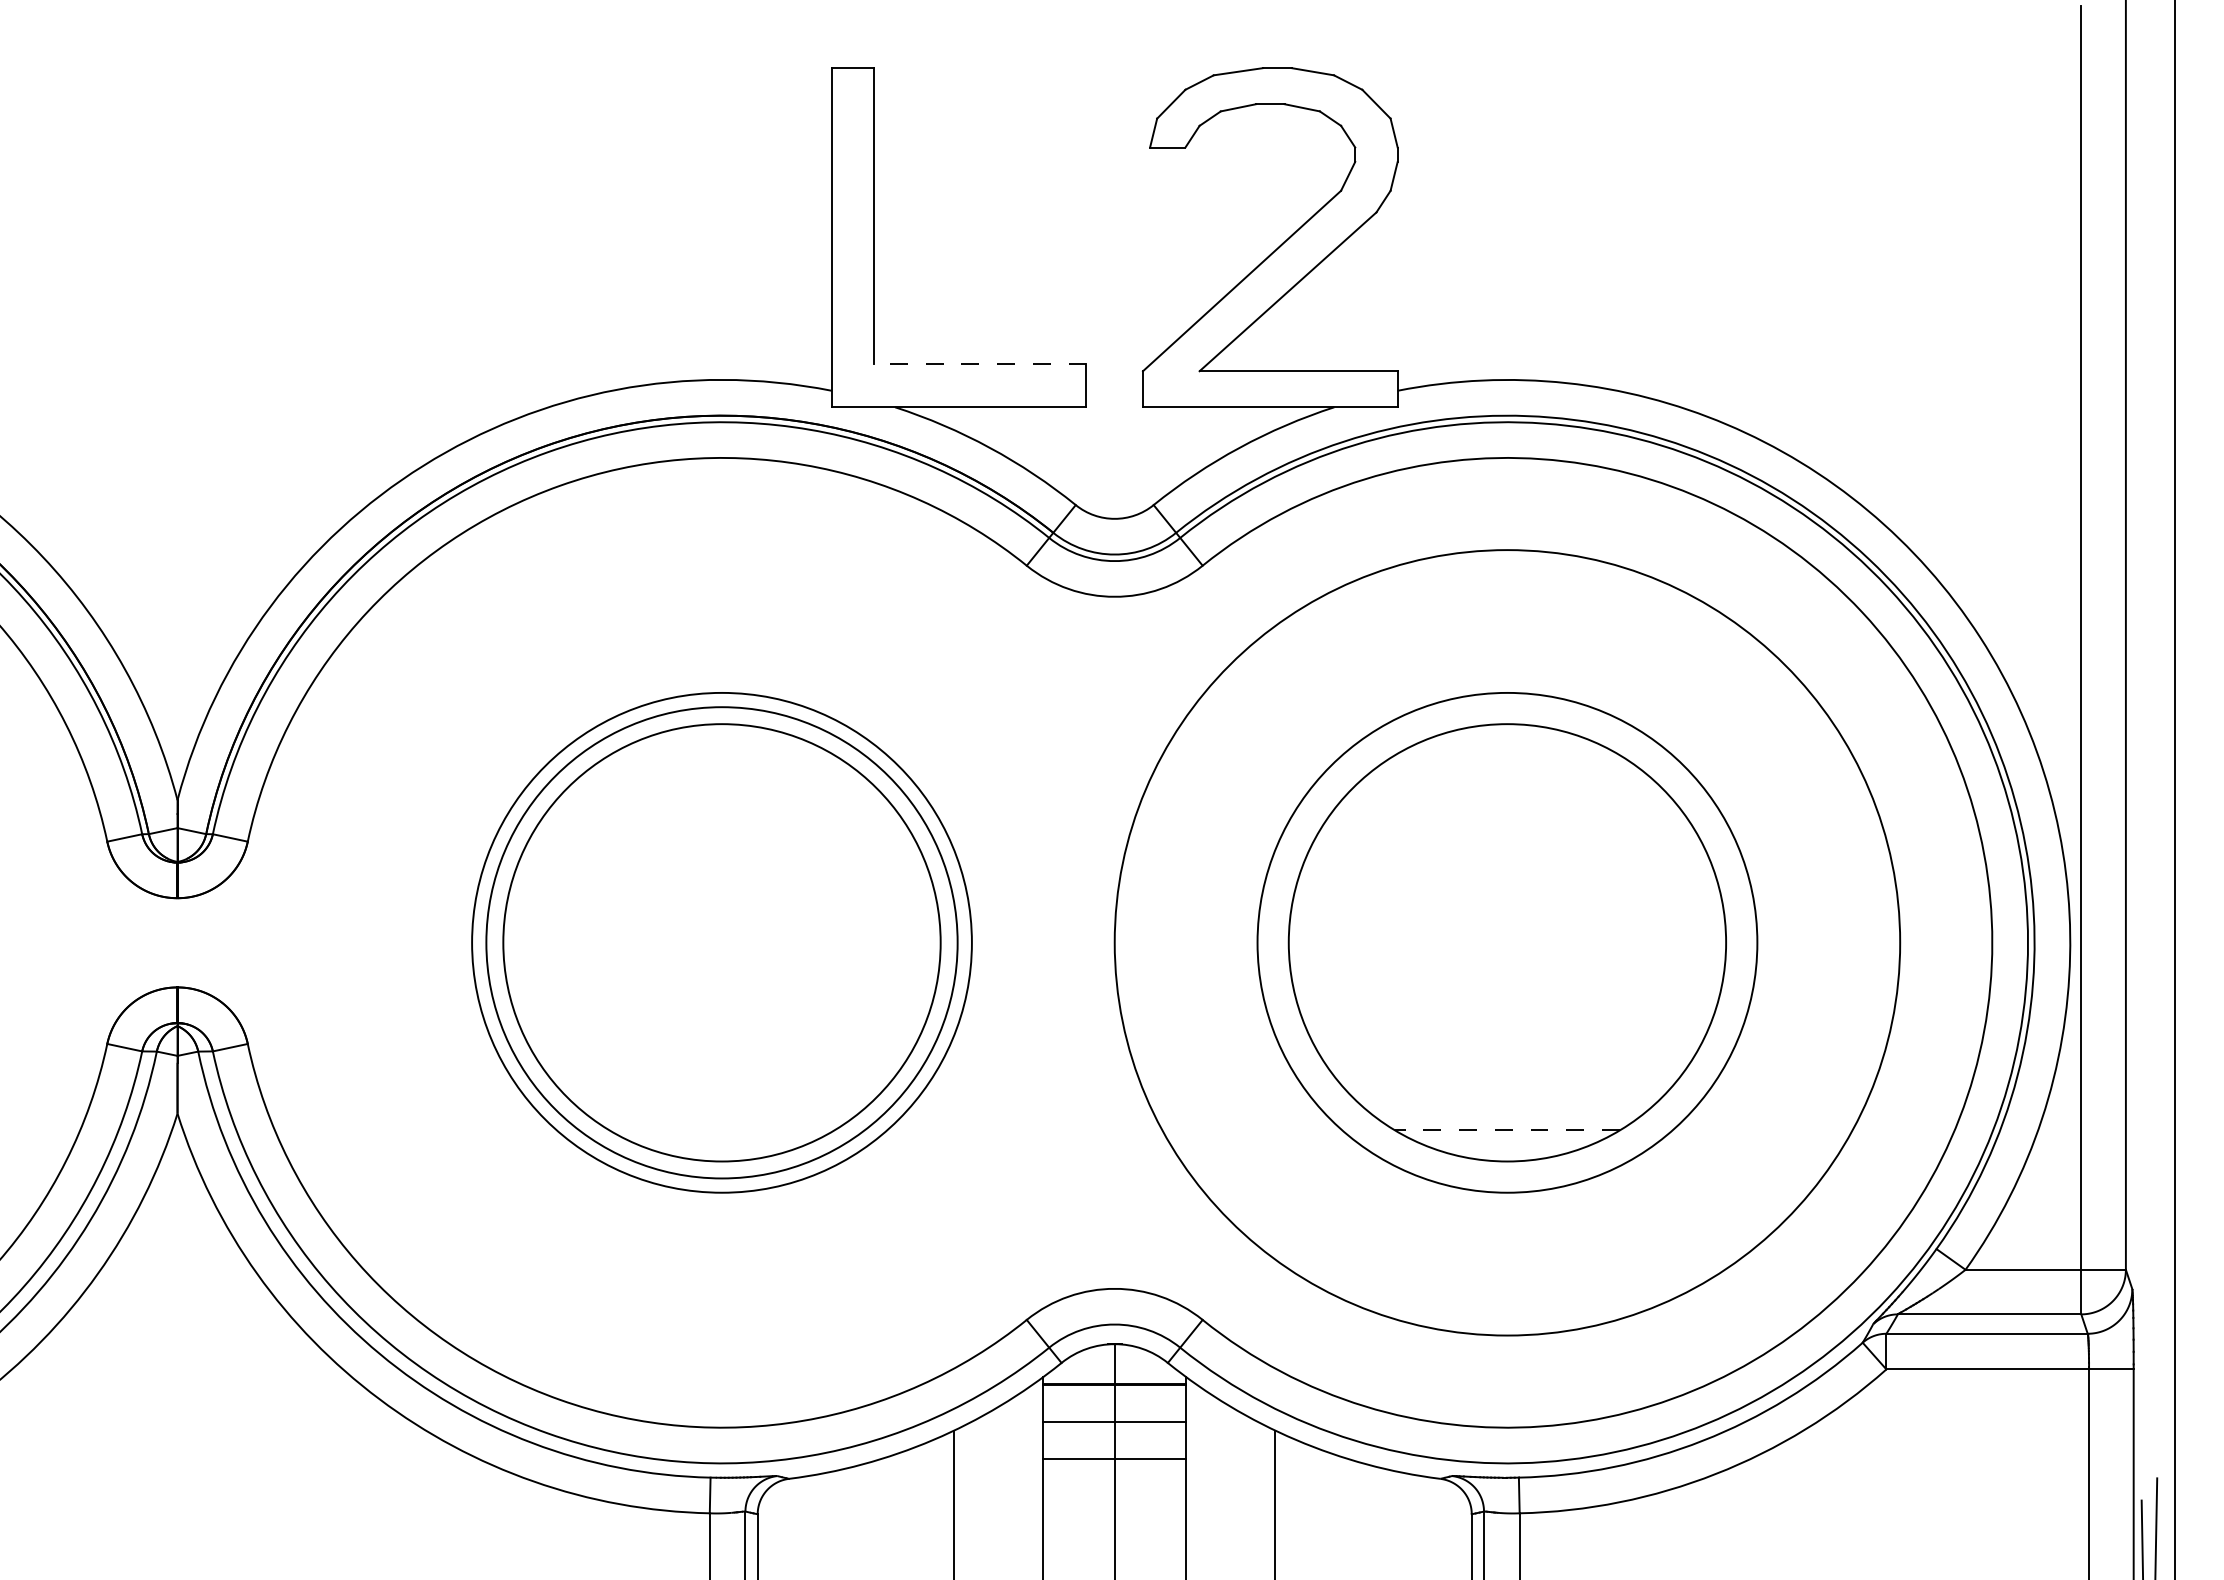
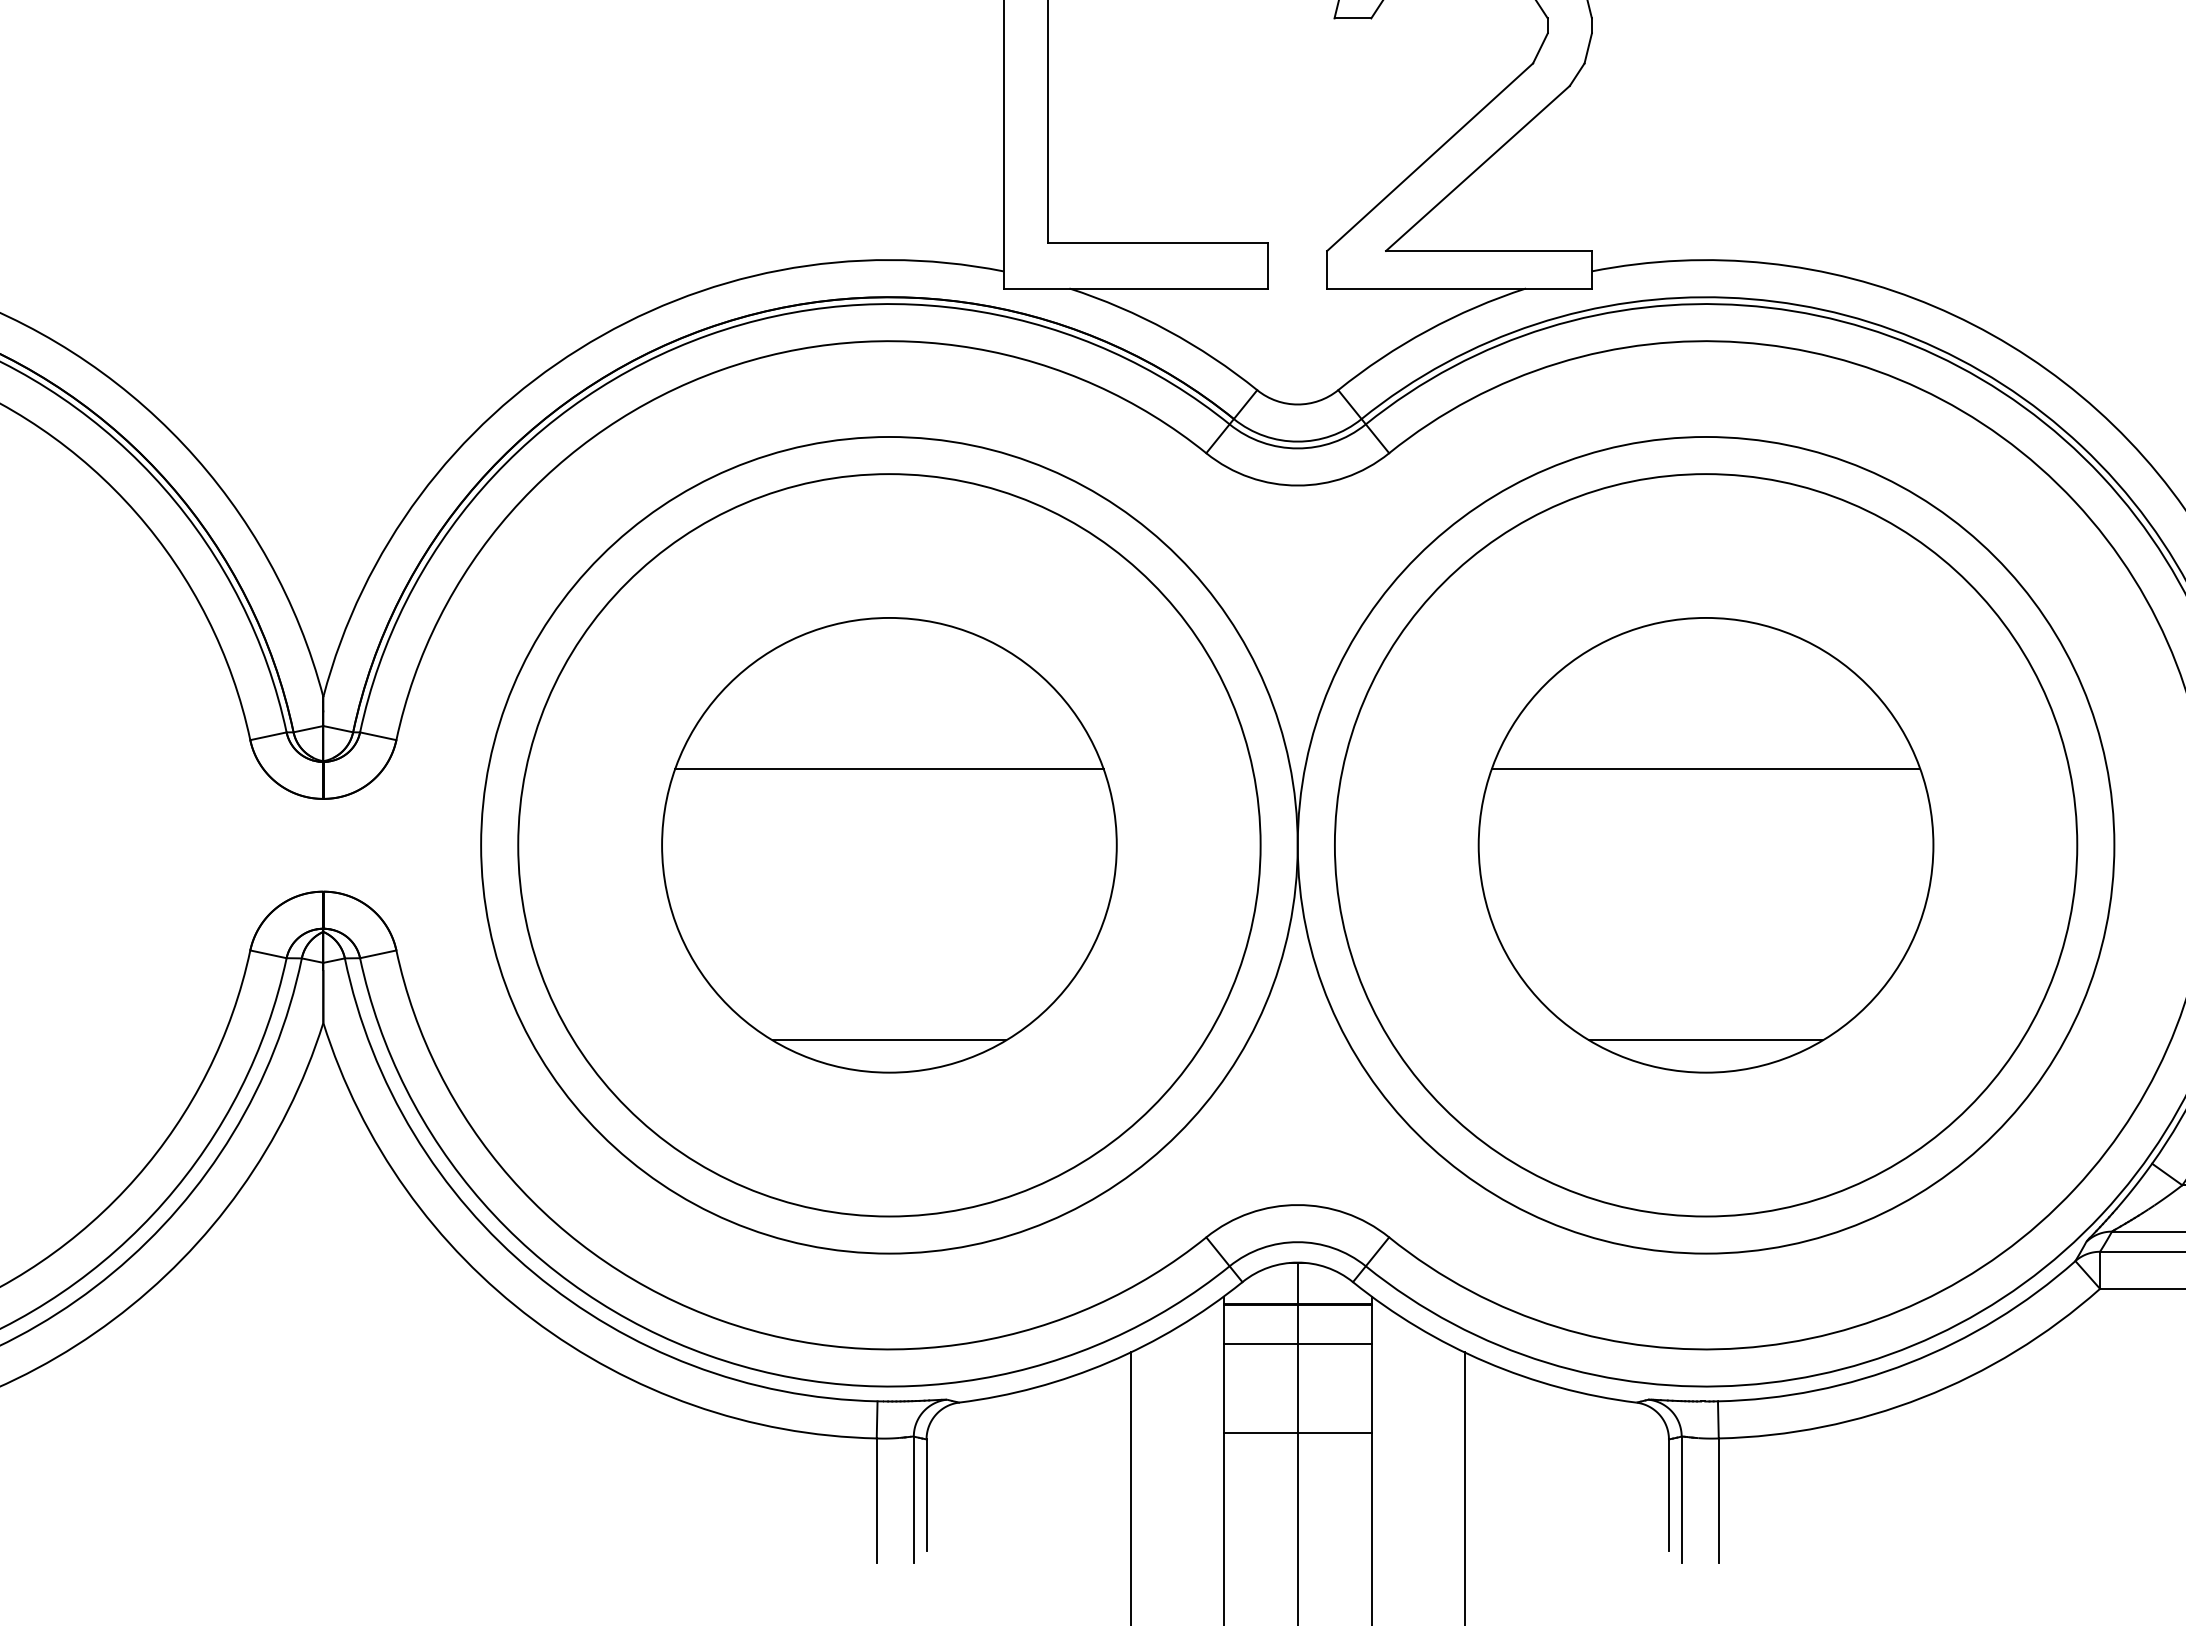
line: (979, 363) -> (1157, 242), dashed -> solid
line: (721, 869) -> (888, 769), added
line: (1507, 869) -> (1706, 769), added
circle: (721, 942) -> (888, 844), size x1.43
circle: (721, 942) -> (888, 844), size x1.67
circle: (1507, 942) -> (1706, 844), size x1.43
line: (721, 1130) -> (888, 1040), added
line: (1506, 1130) -> (1705, 1040), dashed -> solid
line: (1114, 1459) -> (1297, 1433), moved

